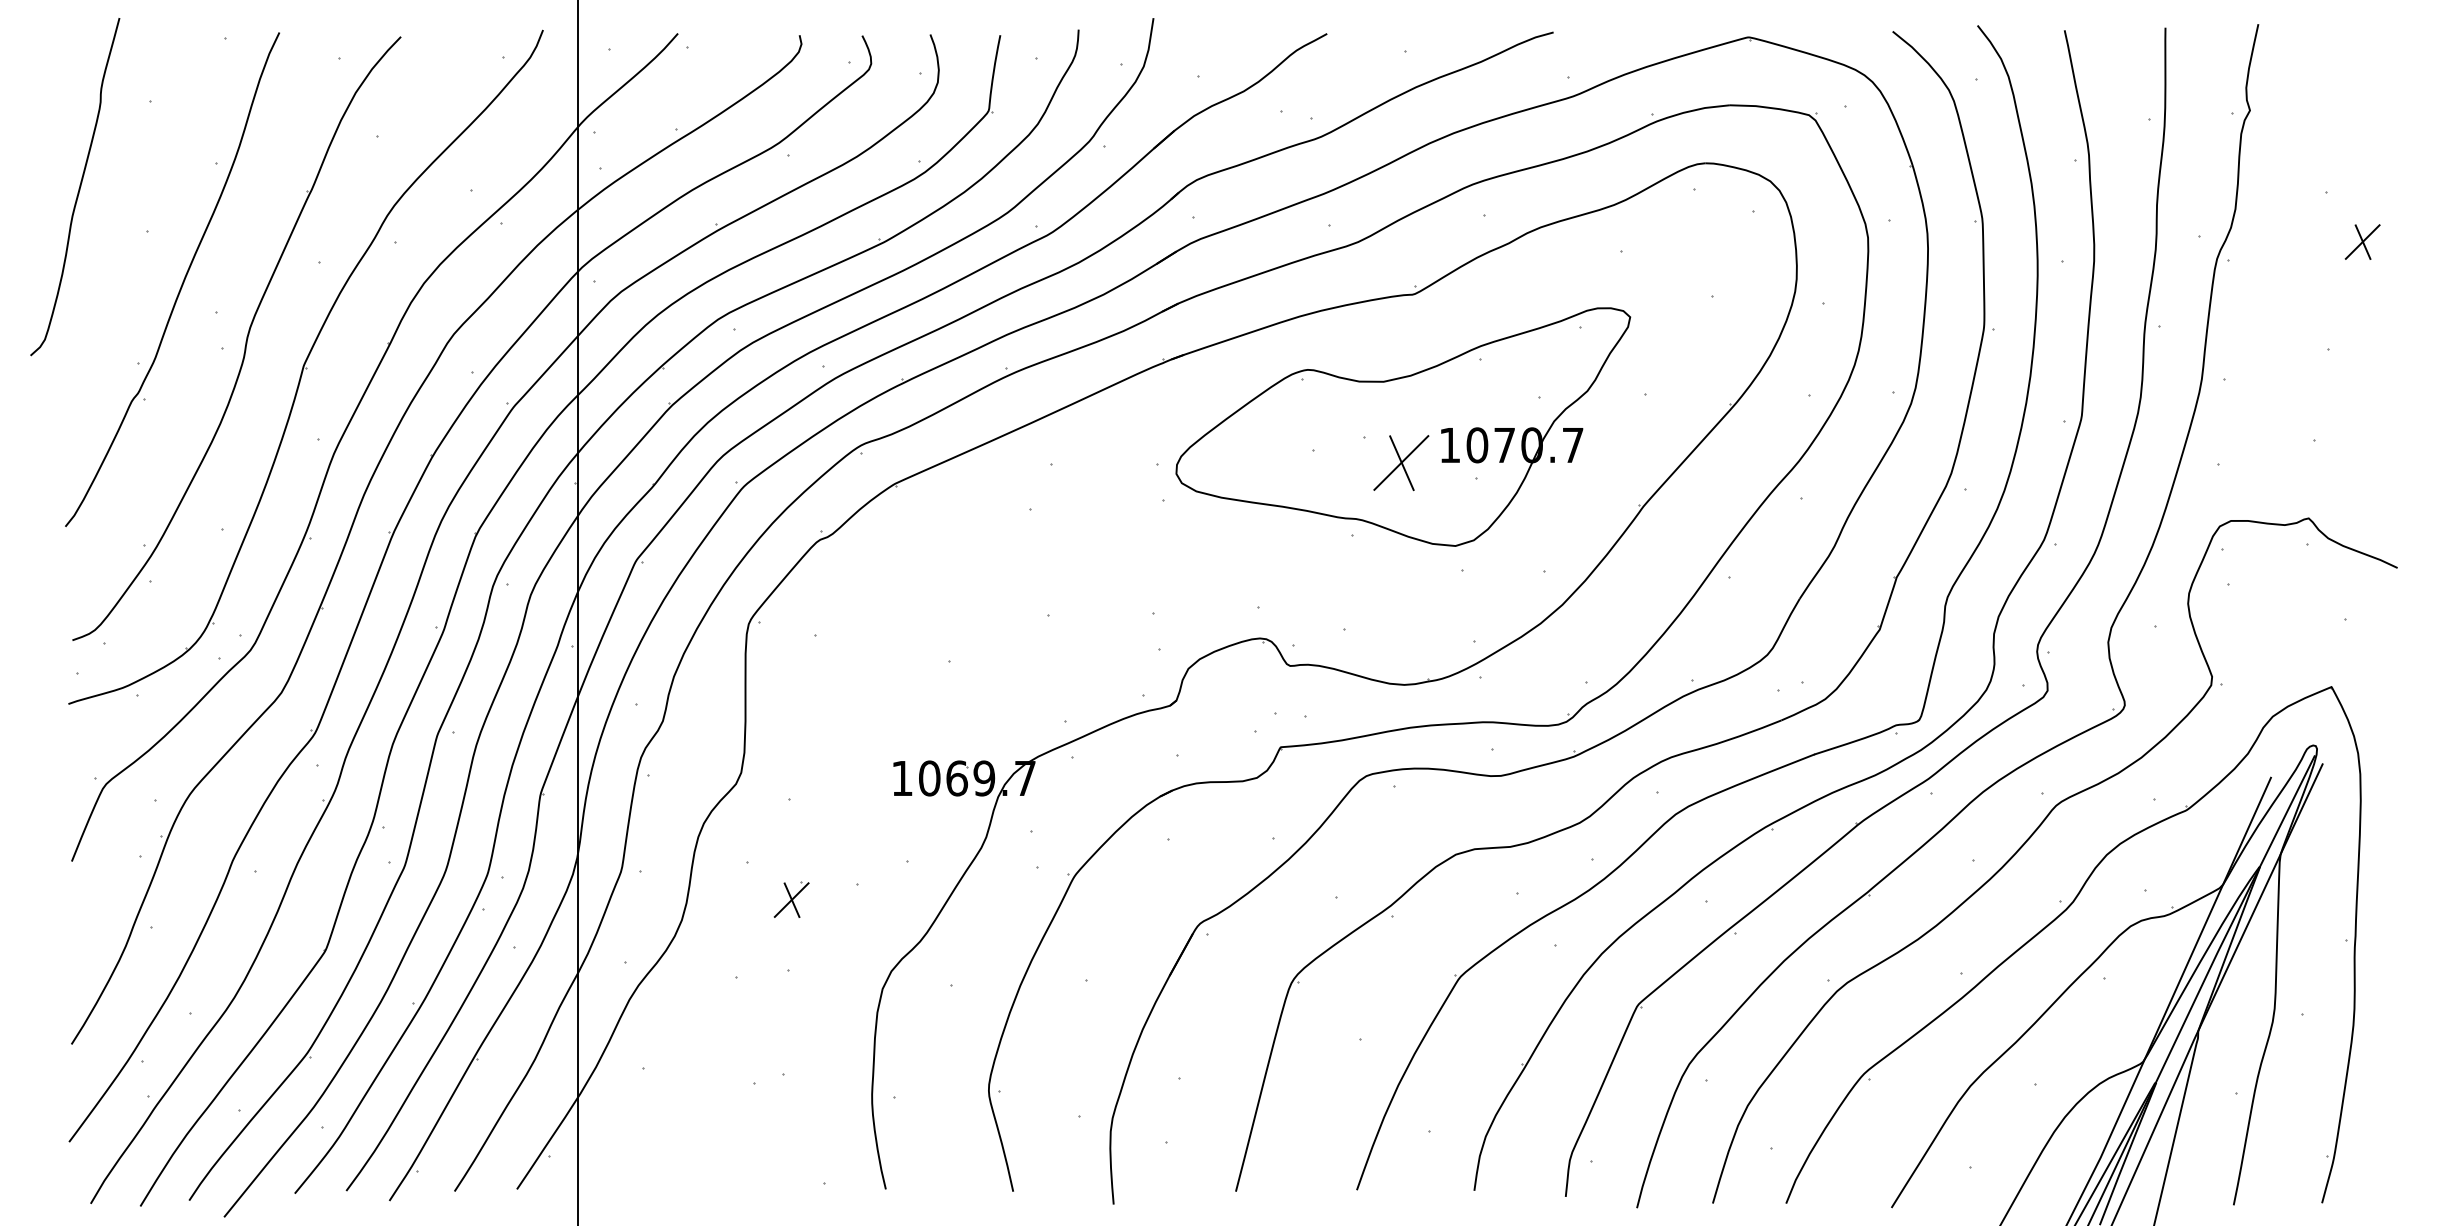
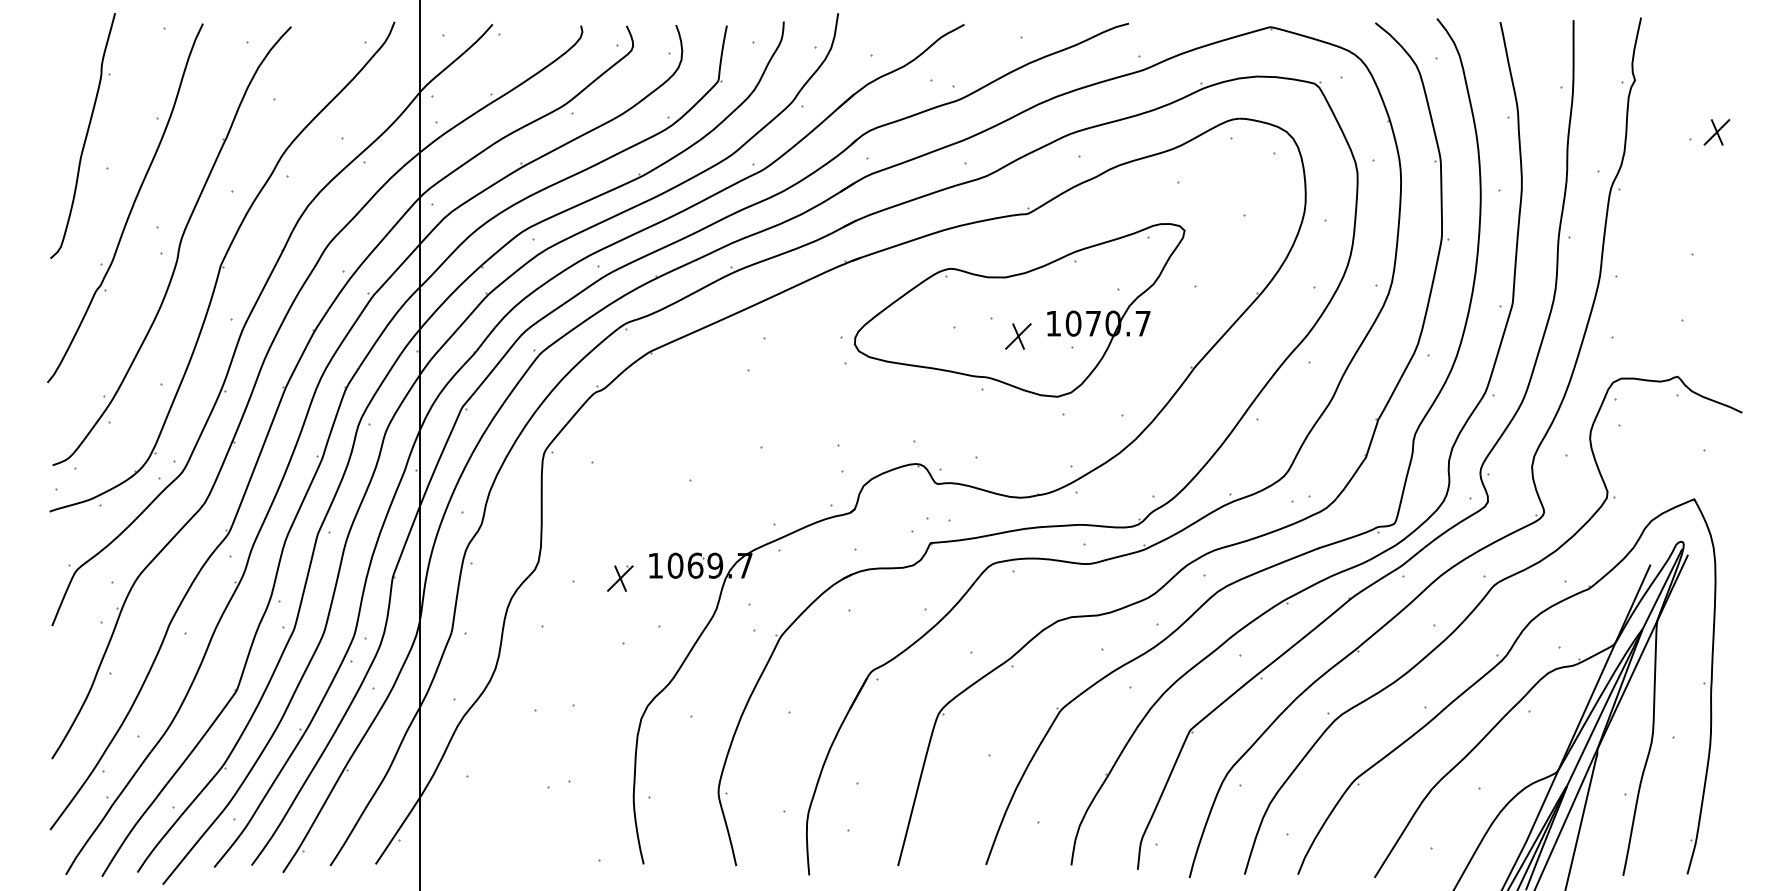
curve: (78, 188) -> (85, 137), moved
part: (2362, 241) -> (1716, 131), moved
part: (1401, 462) -> (1018, 336), size x0.62
part: (791, 899) -> (620, 578), moved

